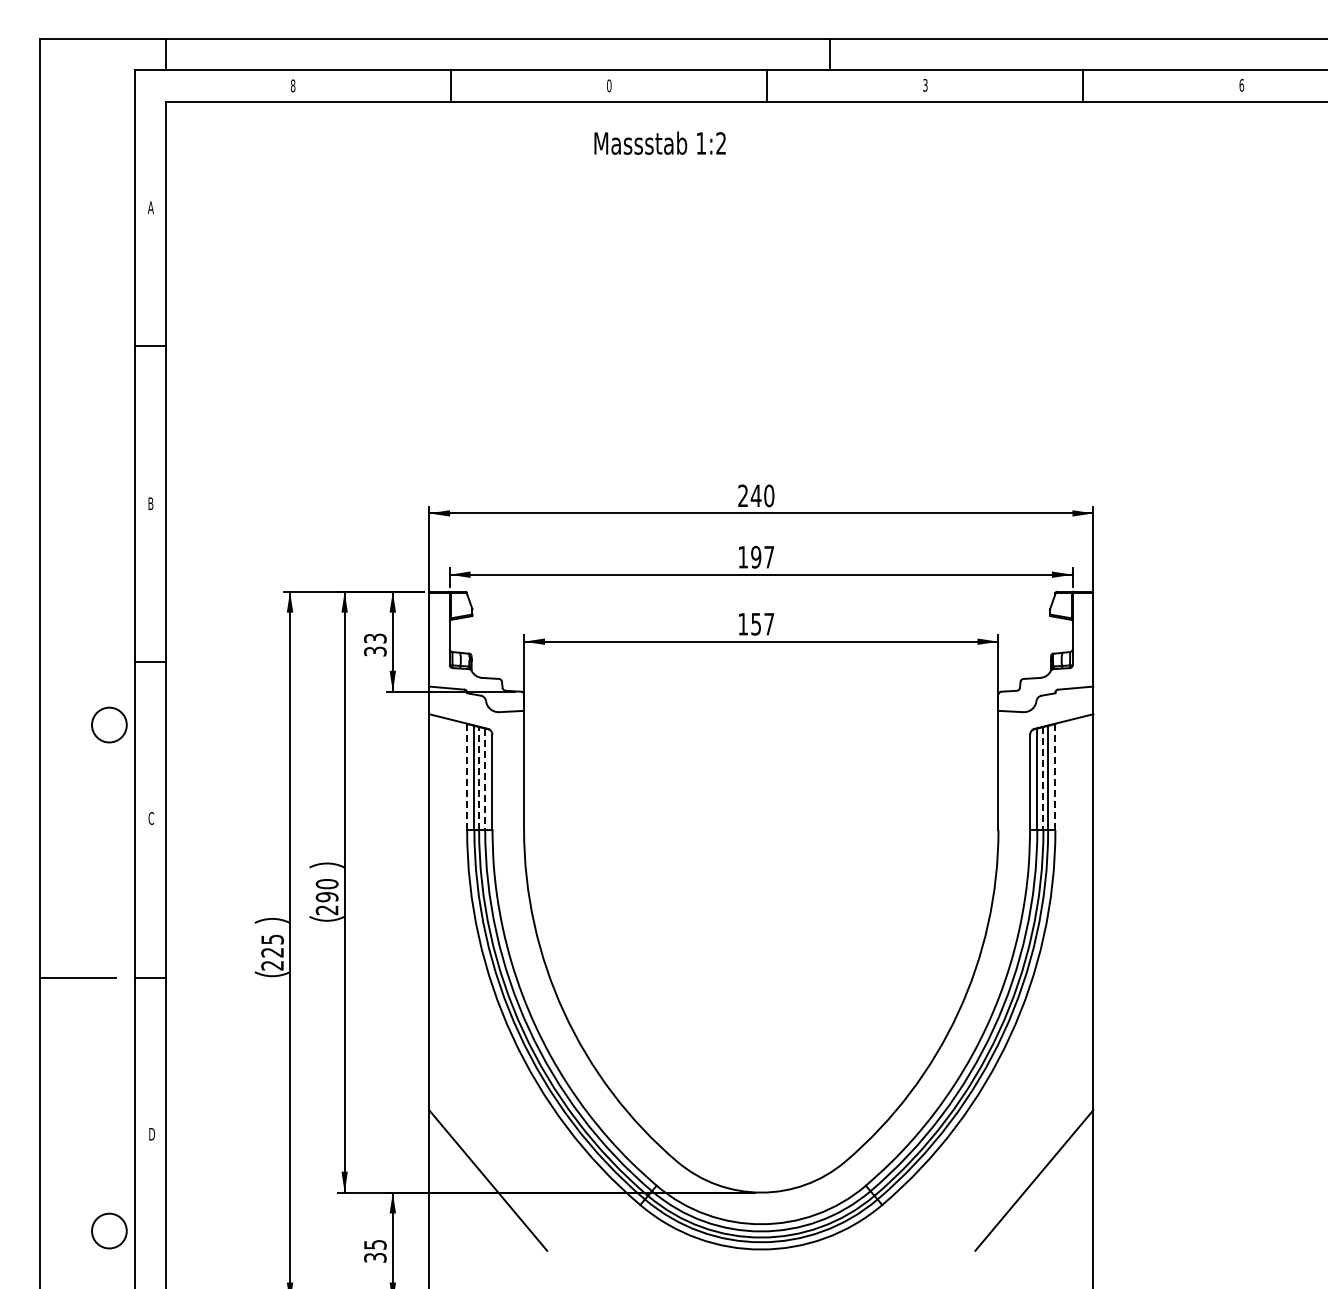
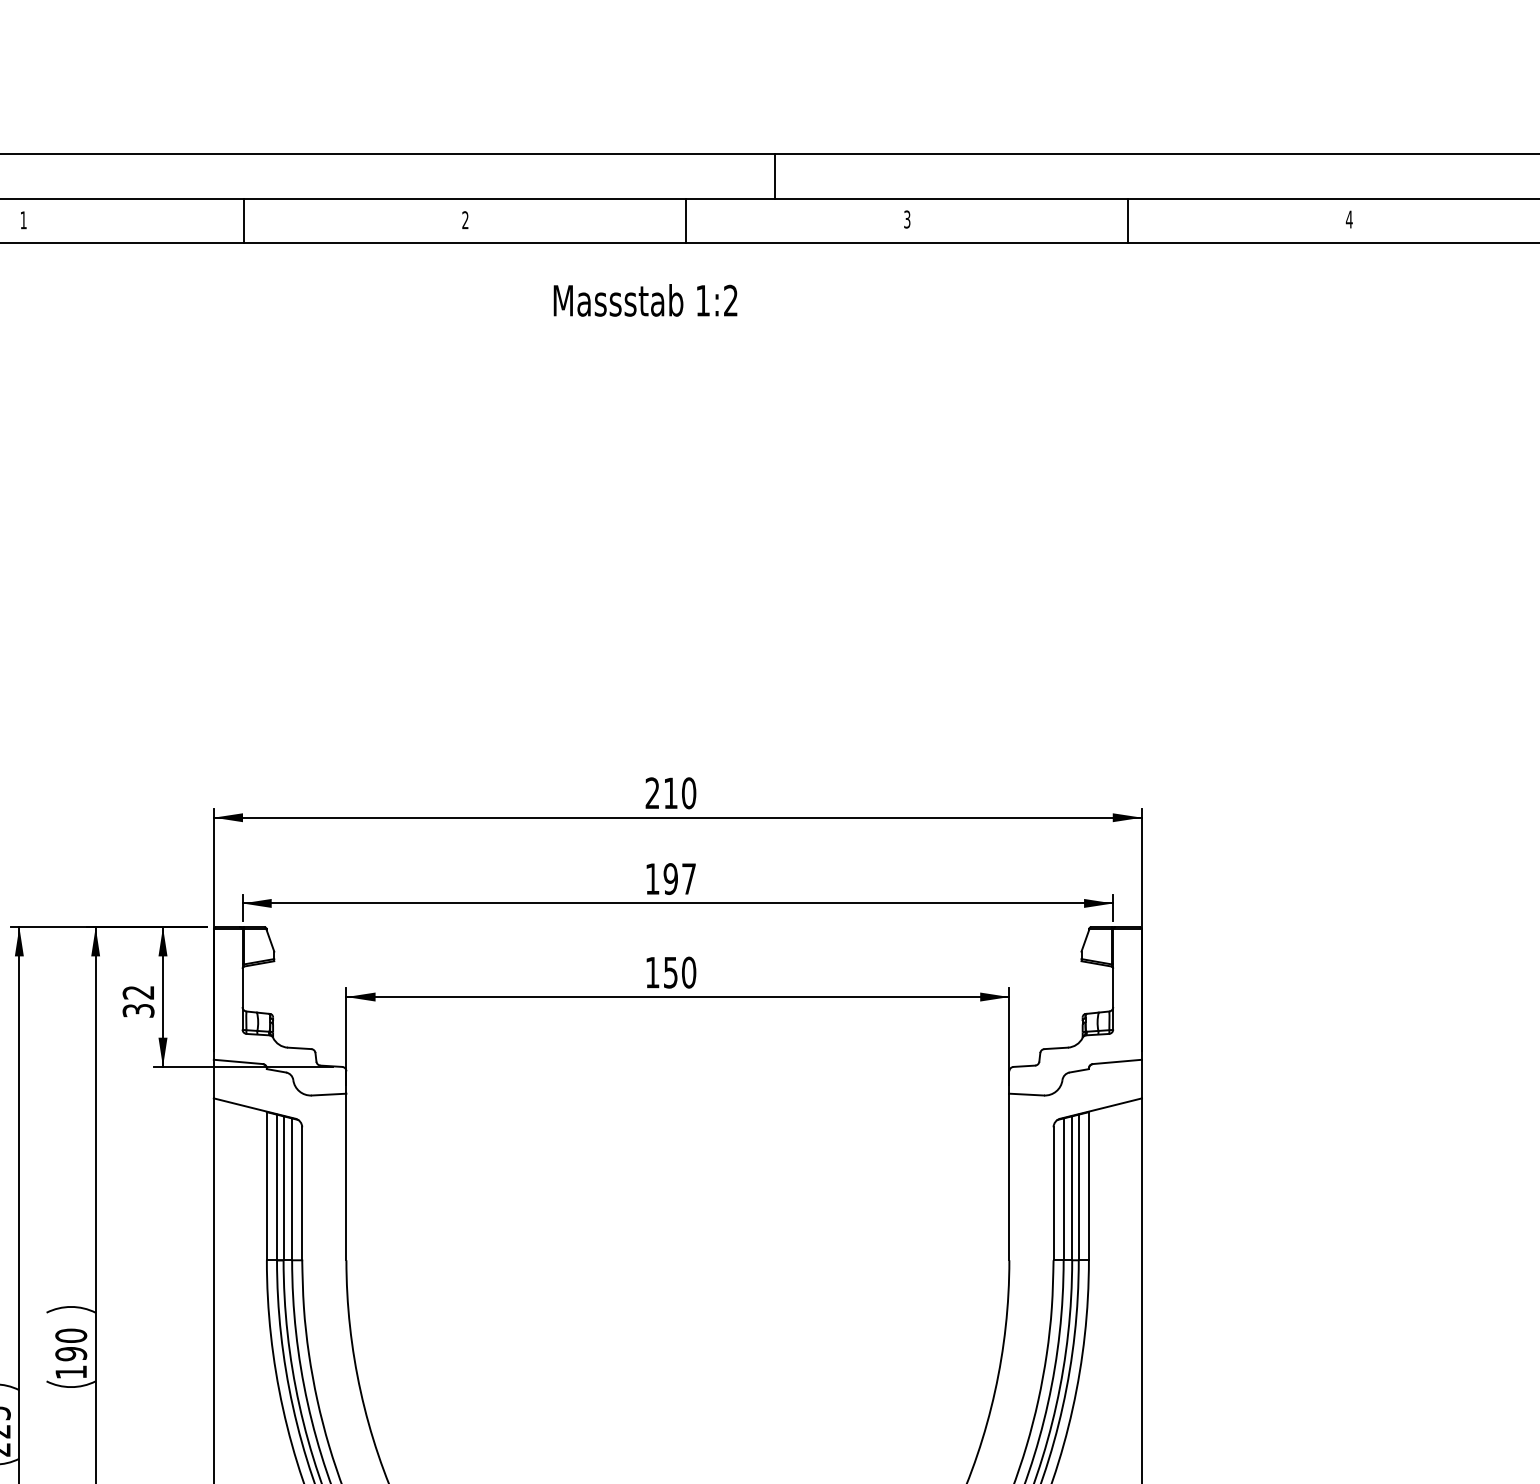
text: (1241, 84) -> (1348, 218), 6 -> 4
text: (292, 85) -> (22, 219), 8 -> 1
text: (609, 85) -> (465, 219), 0 -> 2
text: (659, 142) -> (644, 299), moved
text: (755, 495) -> (669, 792), 240 -> 210
text: (769, 623) -> (689, 971), 157 -> 150
text: (375, 638) -> (138, 992), 33 -> 32
line: (467, 776) -> (267, 1185), dashed -> solid
line: (1055, 777) -> (1089, 1186), dashed -> solid
line: (479, 778) -> (284, 1188), dashed -> solid
line: (1043, 778) -> (1072, 1188), dashed -> solid
line: (485, 779) -> (292, 1189), dashed -> solid
text: (326, 910) -> (70, 1372), 290 -> 190

